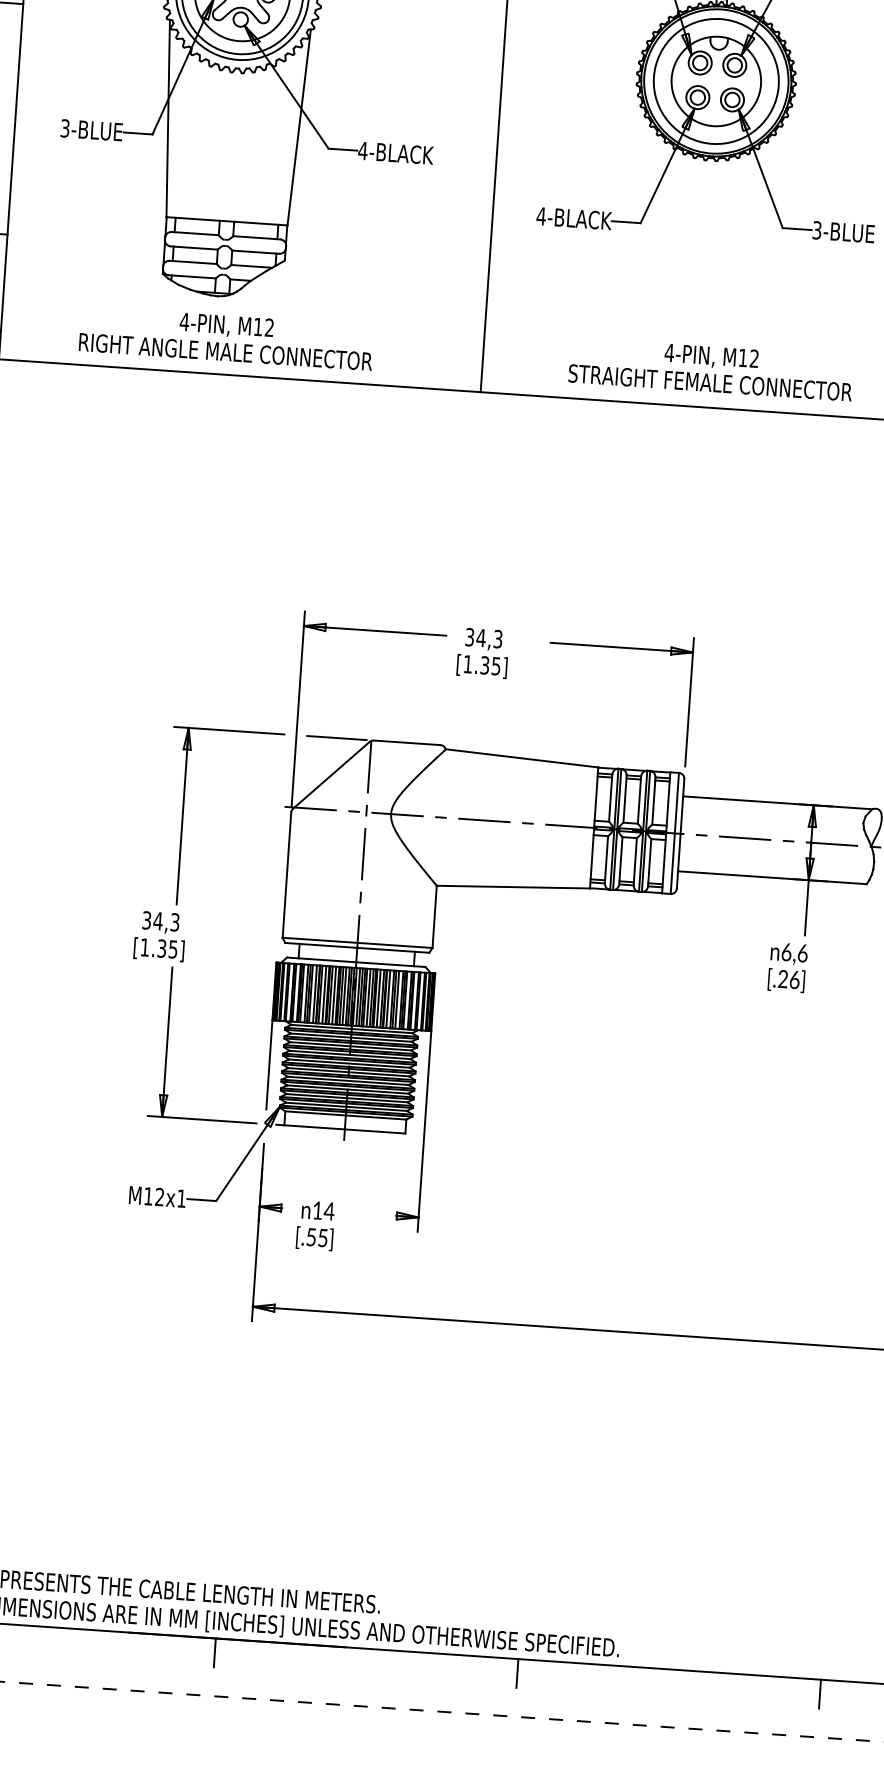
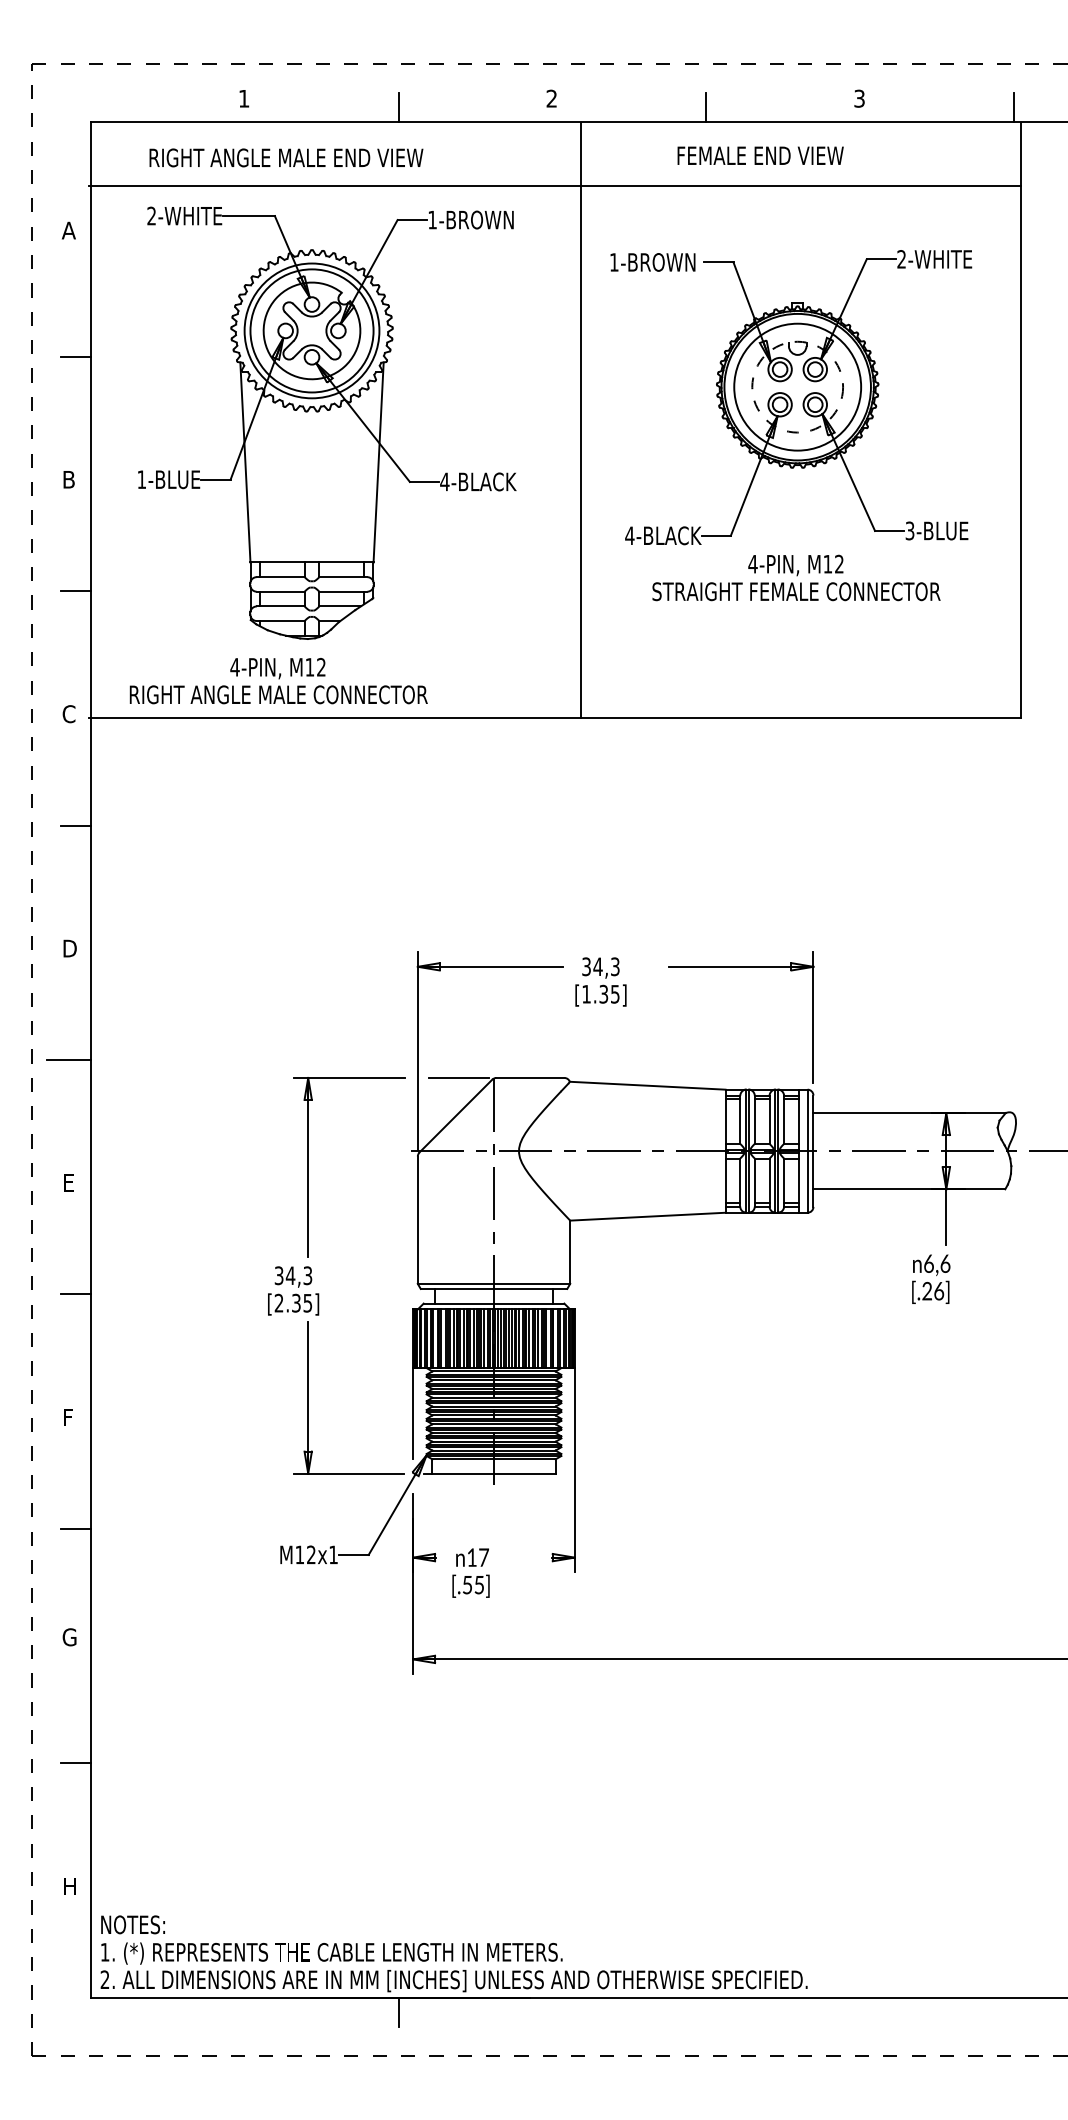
circle: (716, 80) -> (797, 386), solid -> dashed
text: (64, 128) -> (141, 479), 3-BLUE -> 1-BLUE
text: (226, 338) -> (278, 681), moved
text: (711, 368) -> (796, 577), moved
text: (144, 946) -> (278, 1302), [1.35] -> [2.35]
text: (328, 1211) -> (483, 1557), 14 -> 17
line: (517, 1673) -> (706, 2012), removed
line: (819, 1694) -> (1013, 2012), removed

